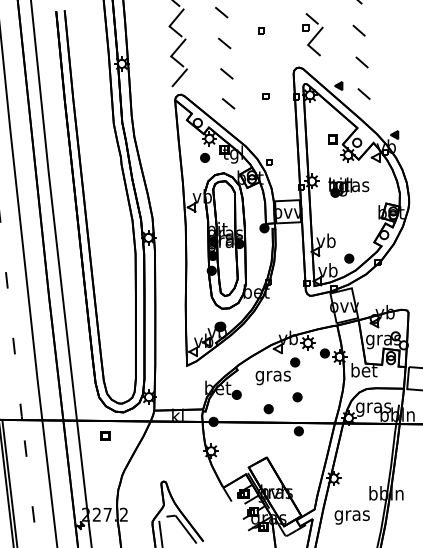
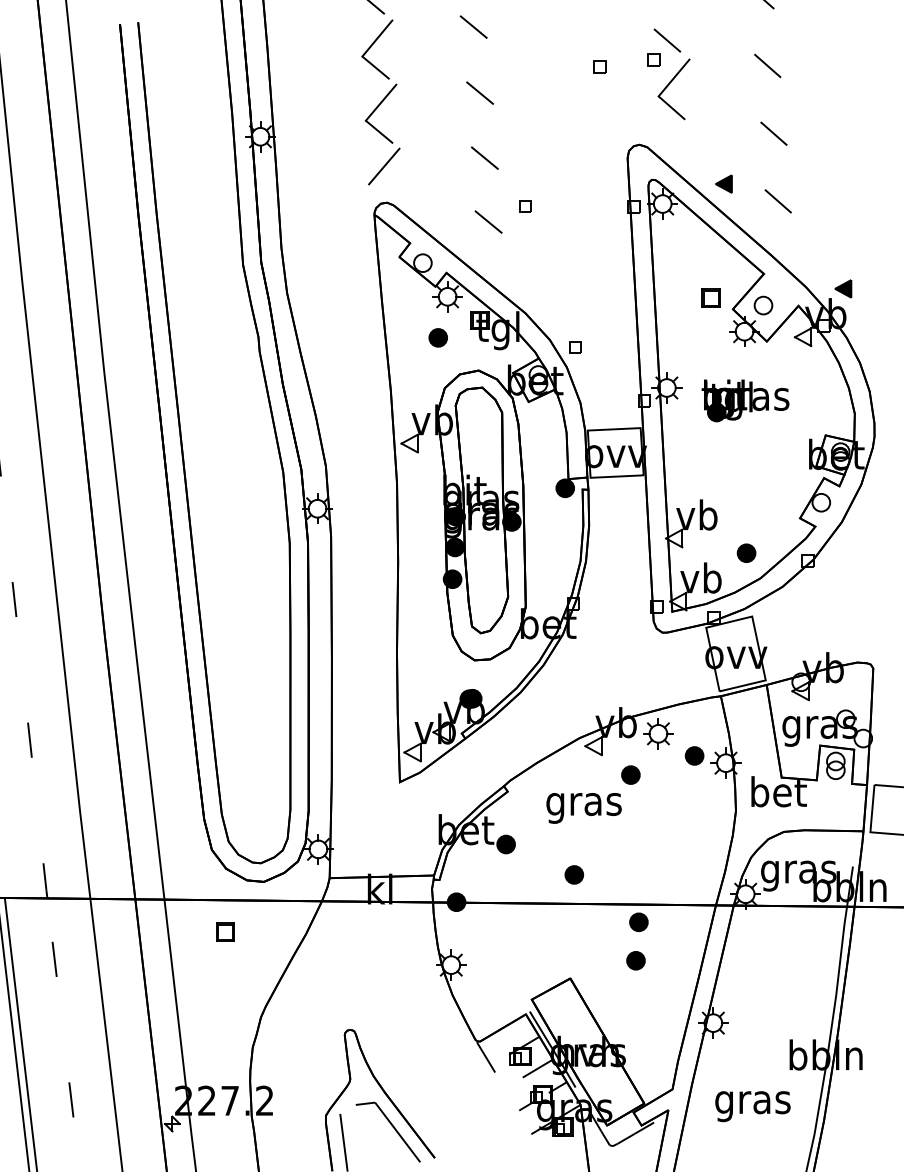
part: (261, 30) -> (599, 65), moved
part: (265, 96) -> (524, 206), moved
part: (297, 397) -> (635, 961), moved

